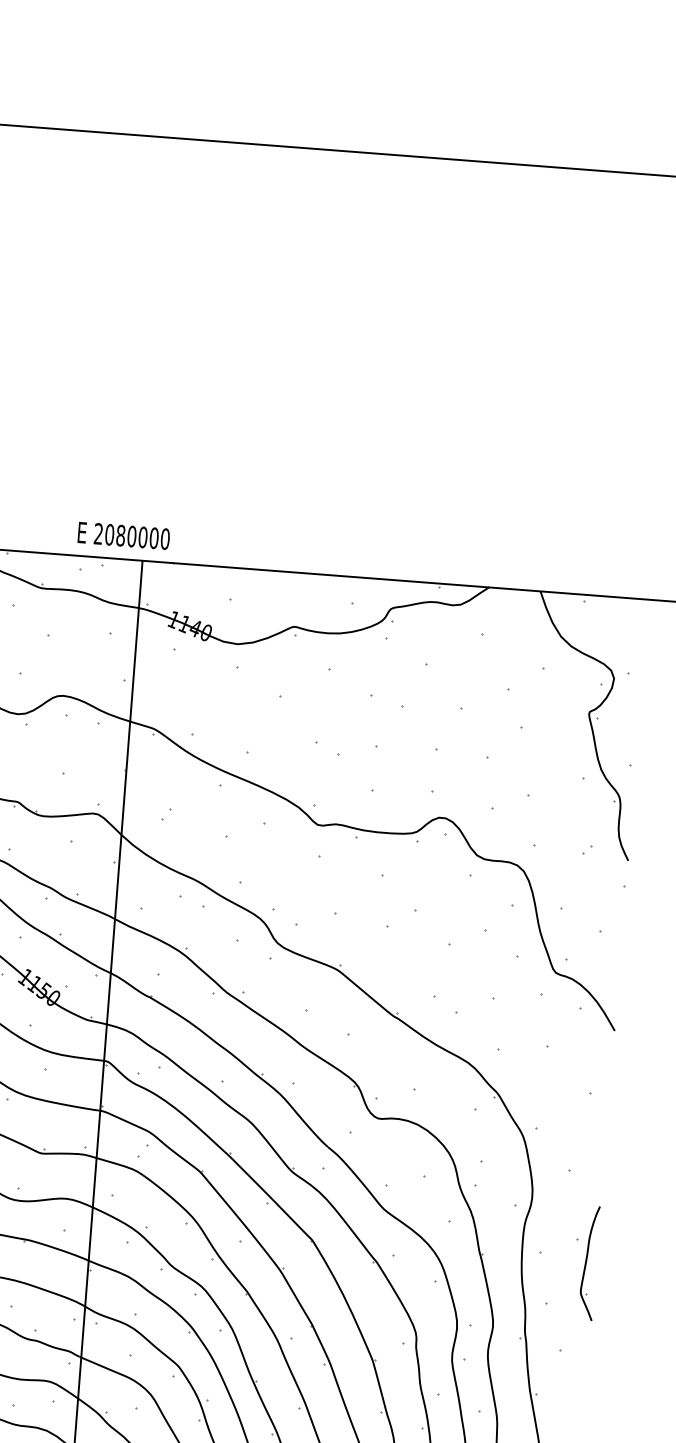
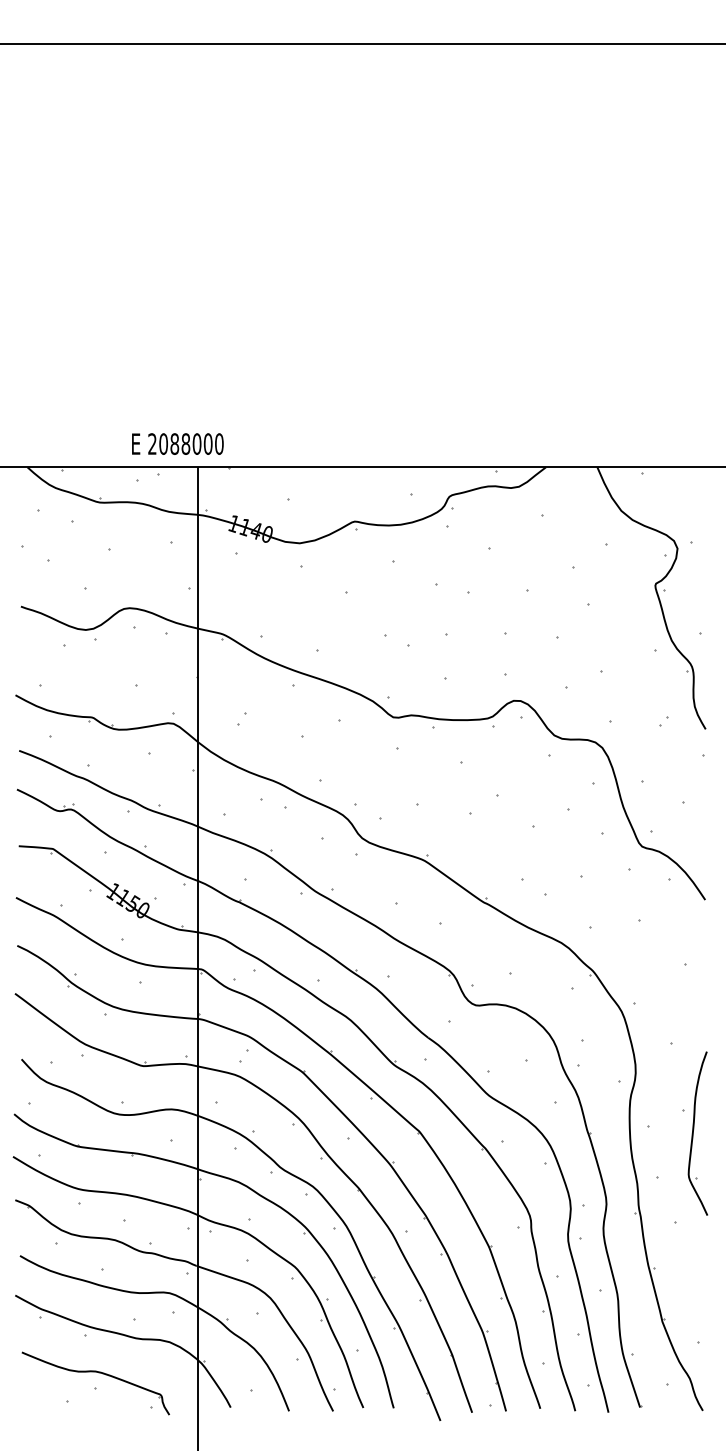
text: (131, 535) -> (185, 443), 2080000 -> 2088000
part: (589, 1263) -> (697, 1133), size x1.43

